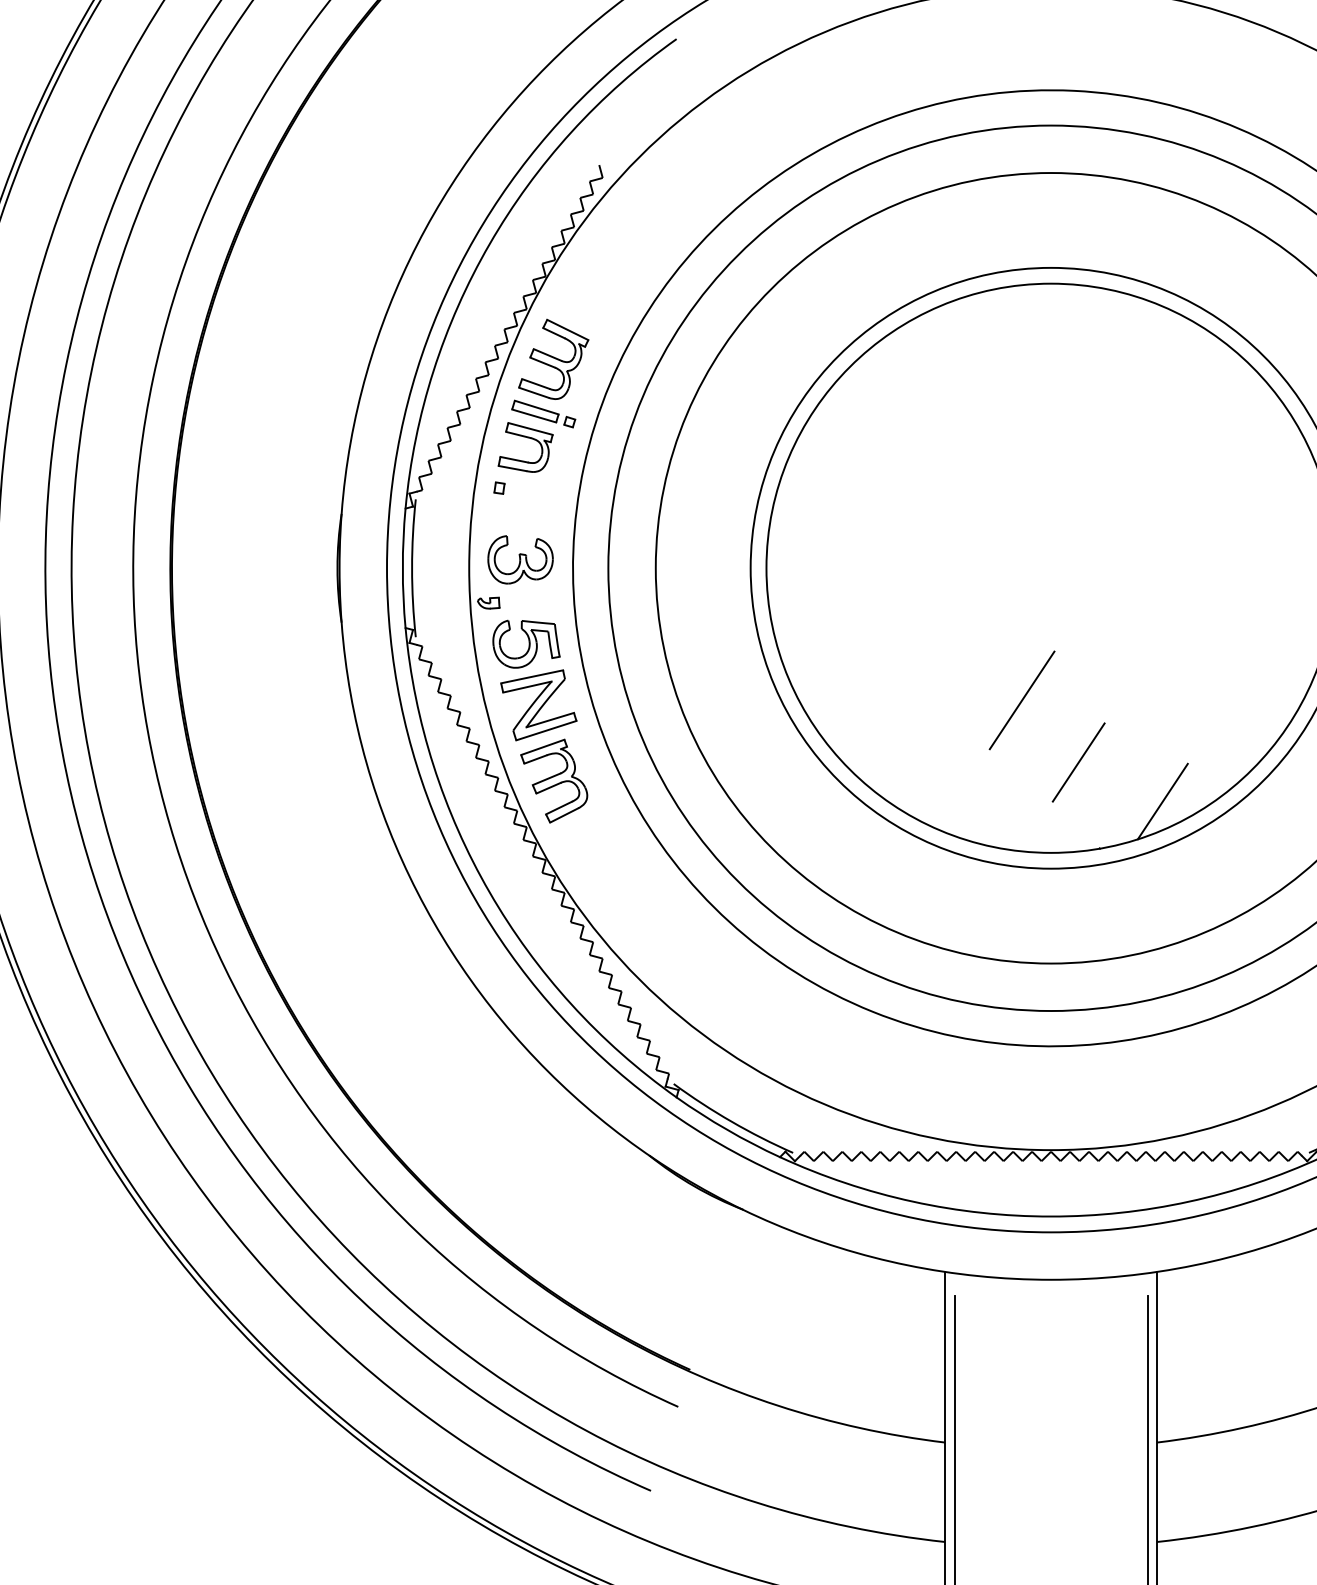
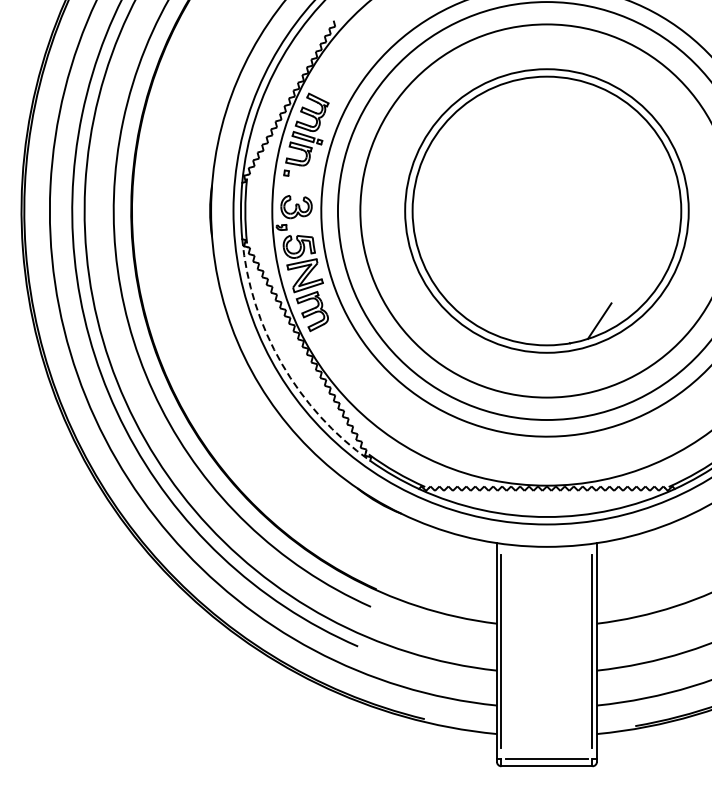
line: (1022, 700) -> (533, 273), removed
line: (1077, 762) -> (559, 302), removed
arc: (488, 893) -> (281, 364), solid -> dashed

